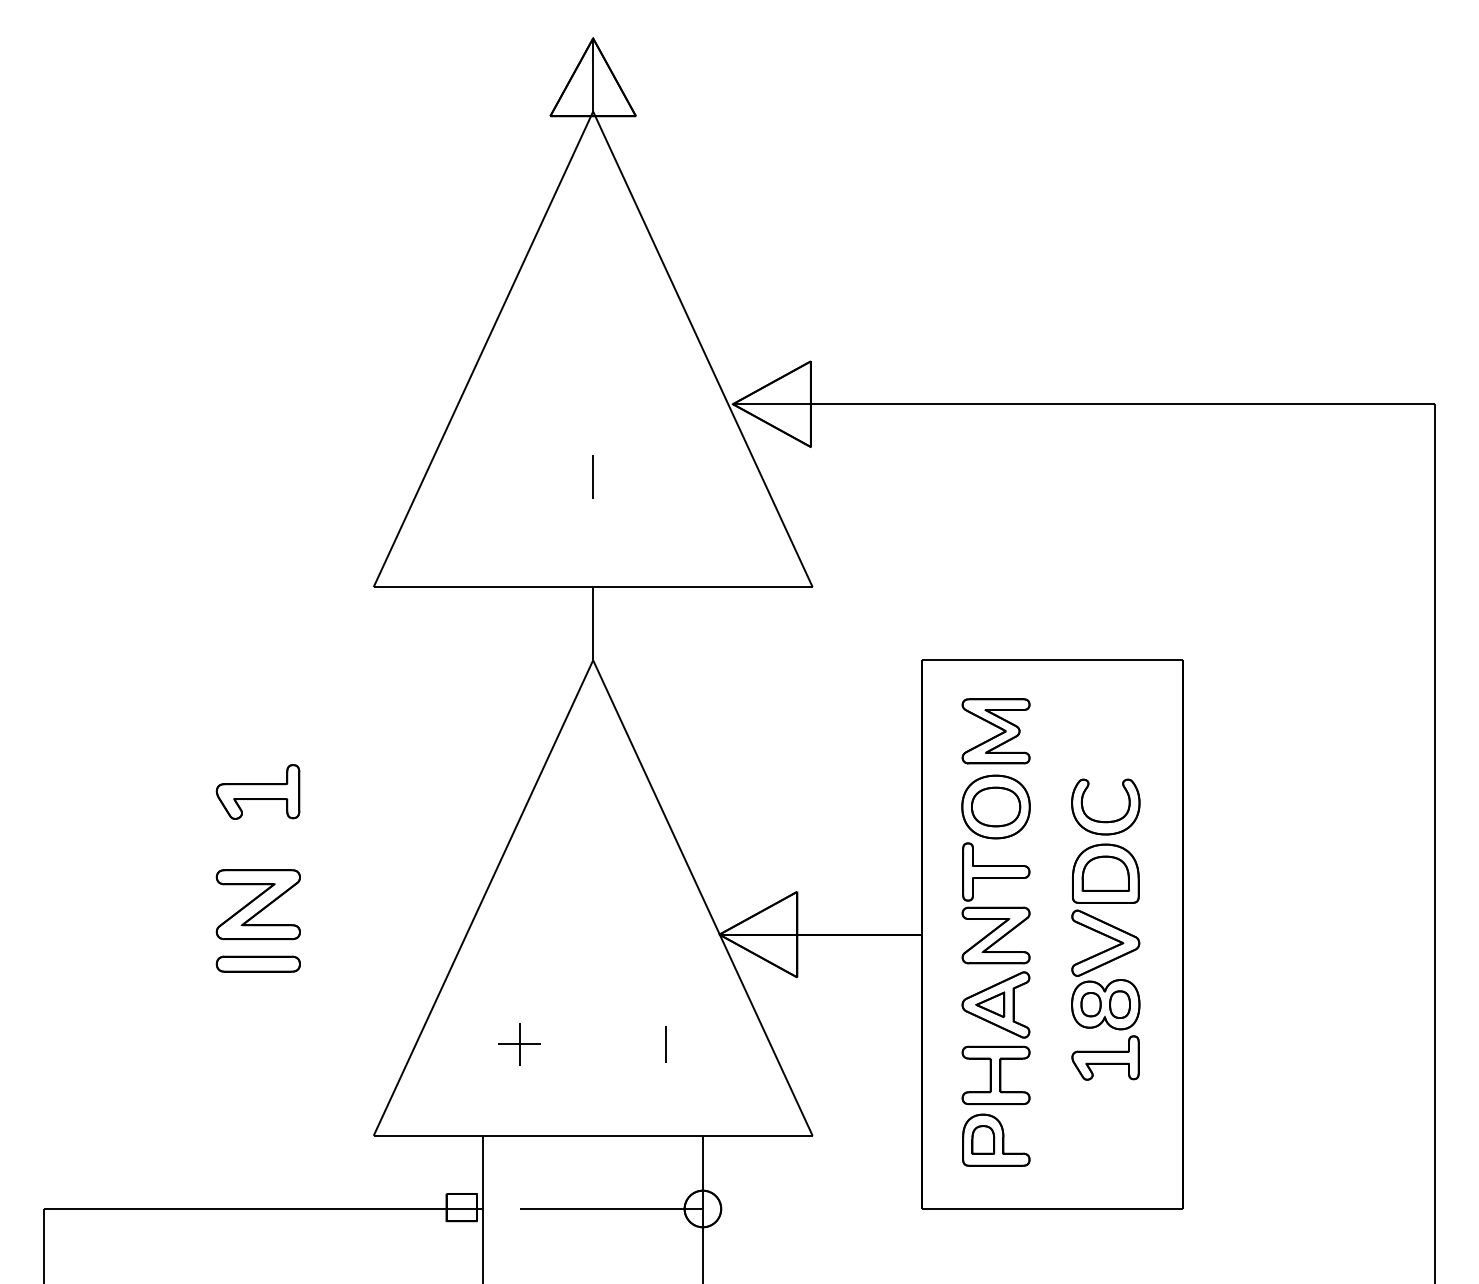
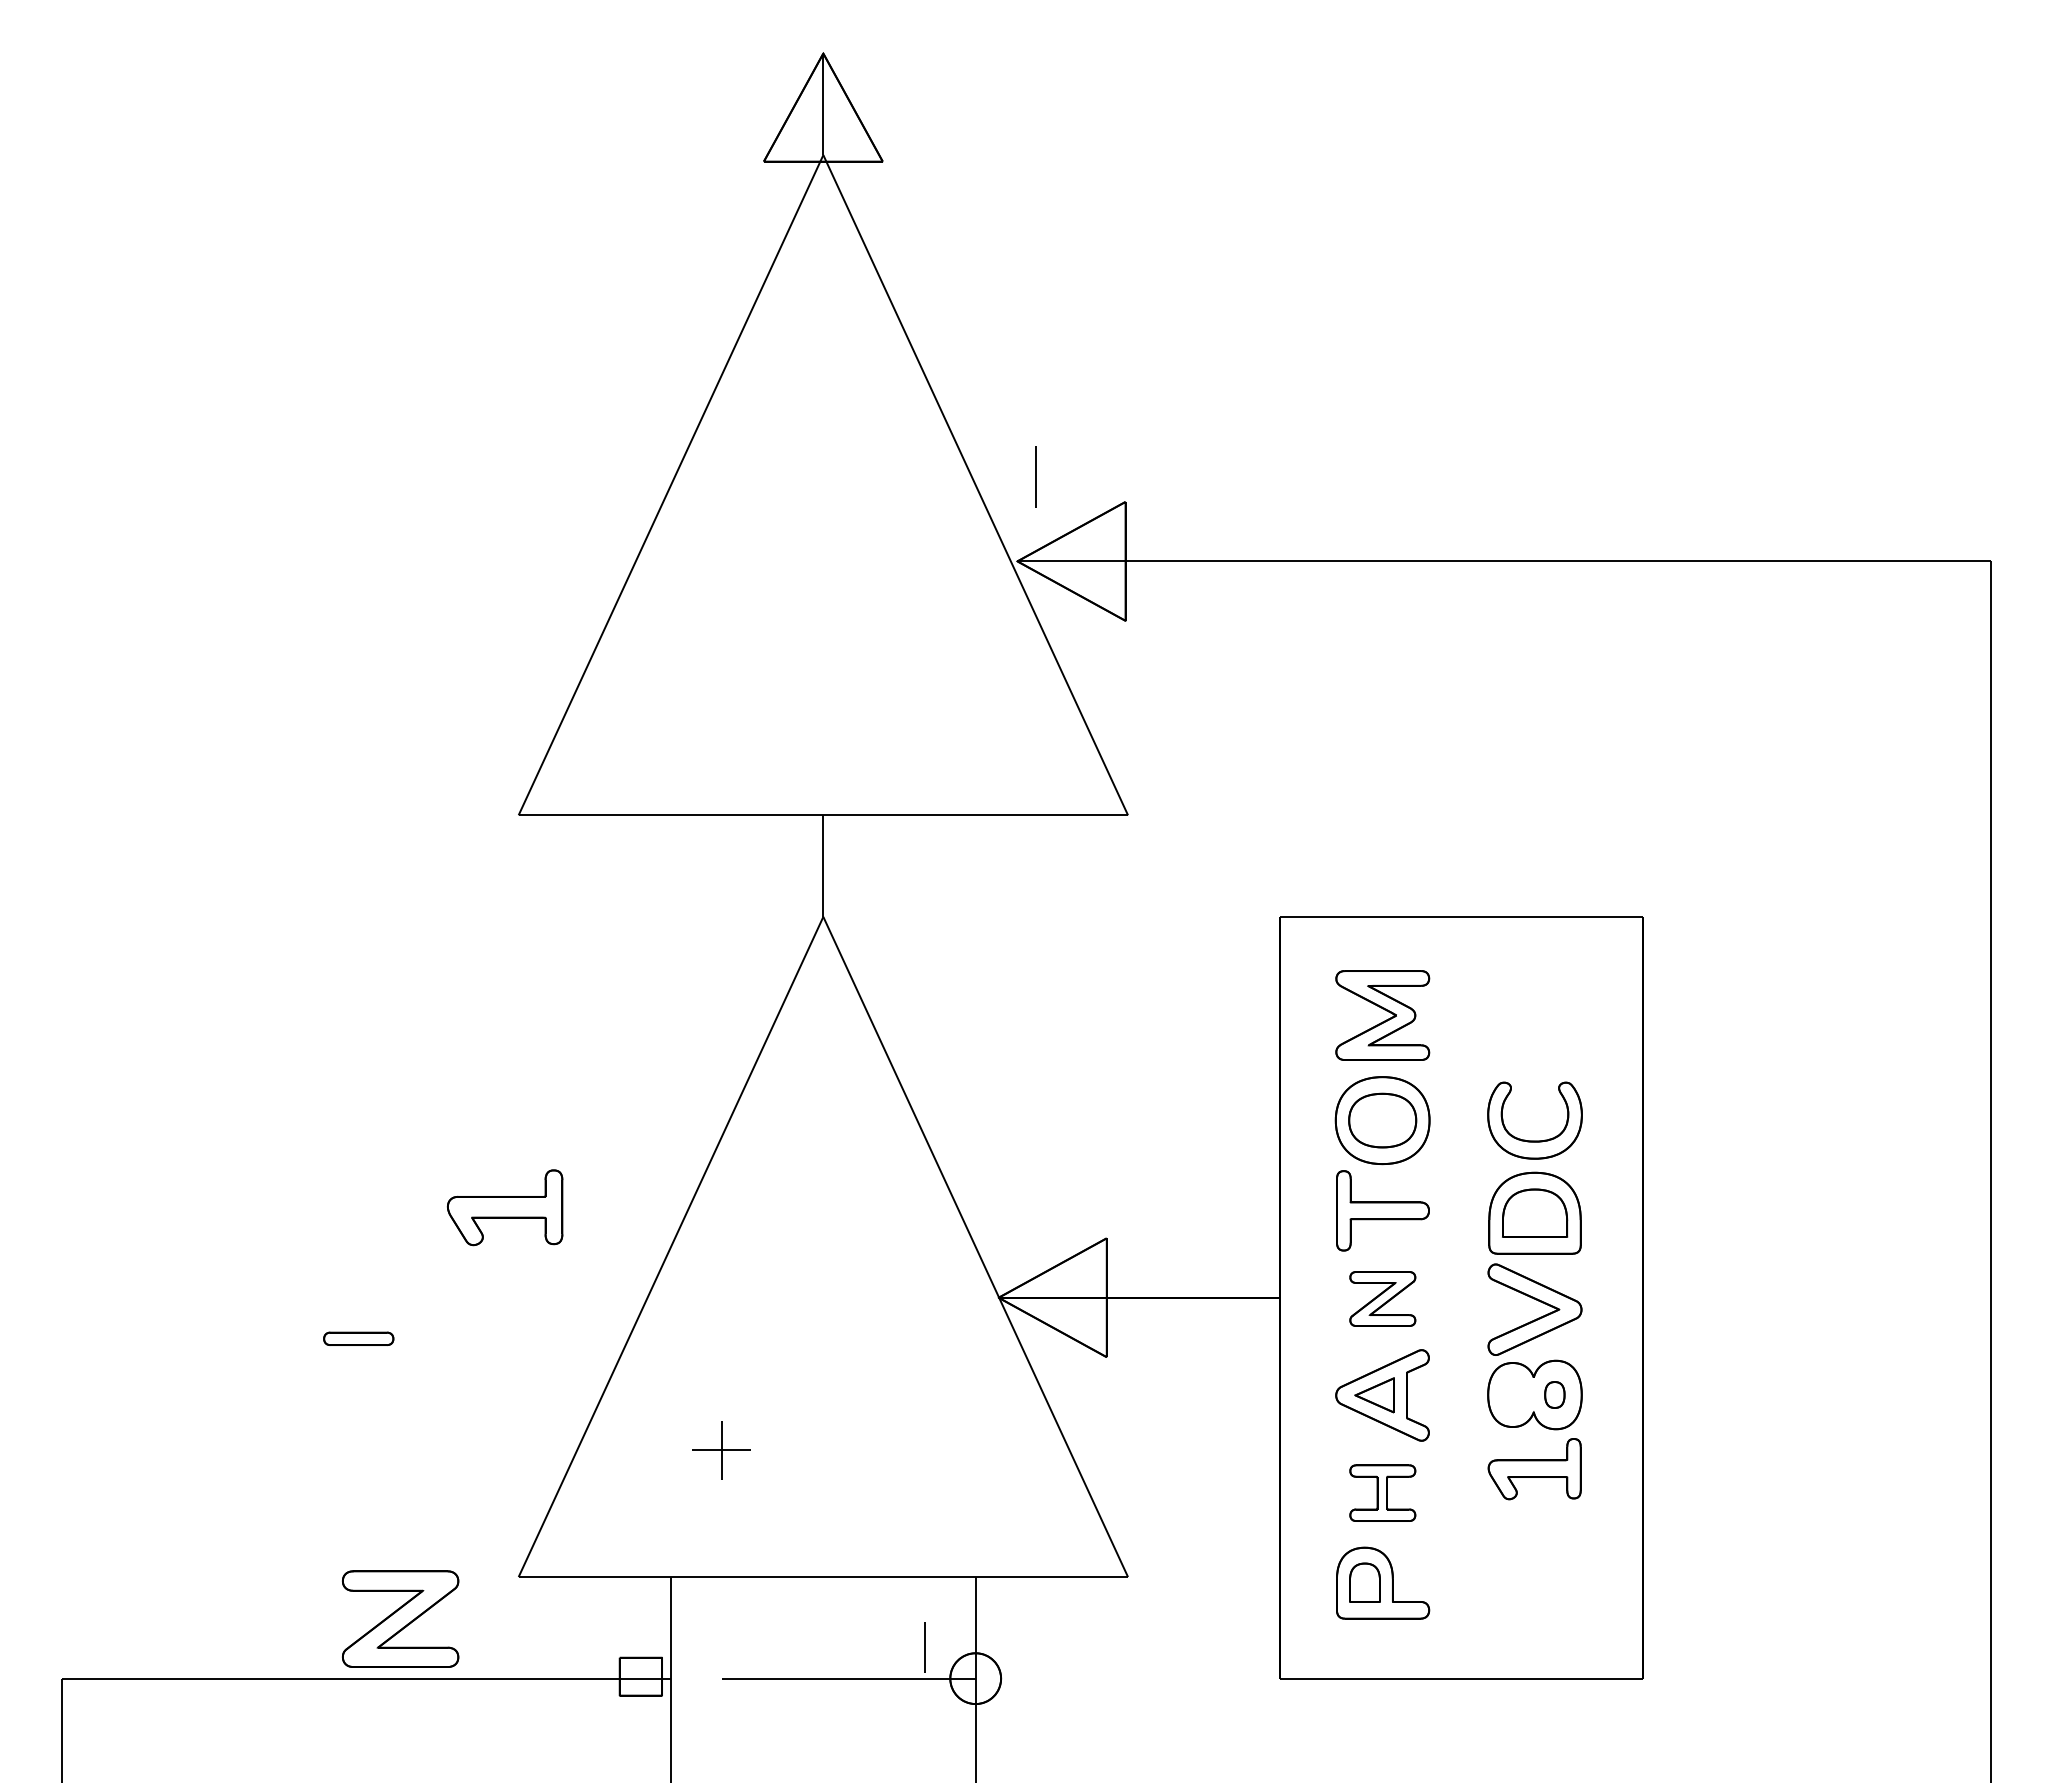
line: (592, 477) -> (1035, 476), moved
part: (258, 791) -> (505, 1207), moved
part: (258, 904) -> (400, 1618), moved
part: (995, 935) -> (1382, 1298), size x0.7
part: (258, 963) -> (358, 1338), size x0.6
part: (1091, 1004) -> (1514, 1394), removed
part: (1119, 1004) -> (1554, 1394), size x0.7
line: (666, 1044) -> (924, 1647), moved
part: (995, 1074) -> (1382, 1492), size x0.7

